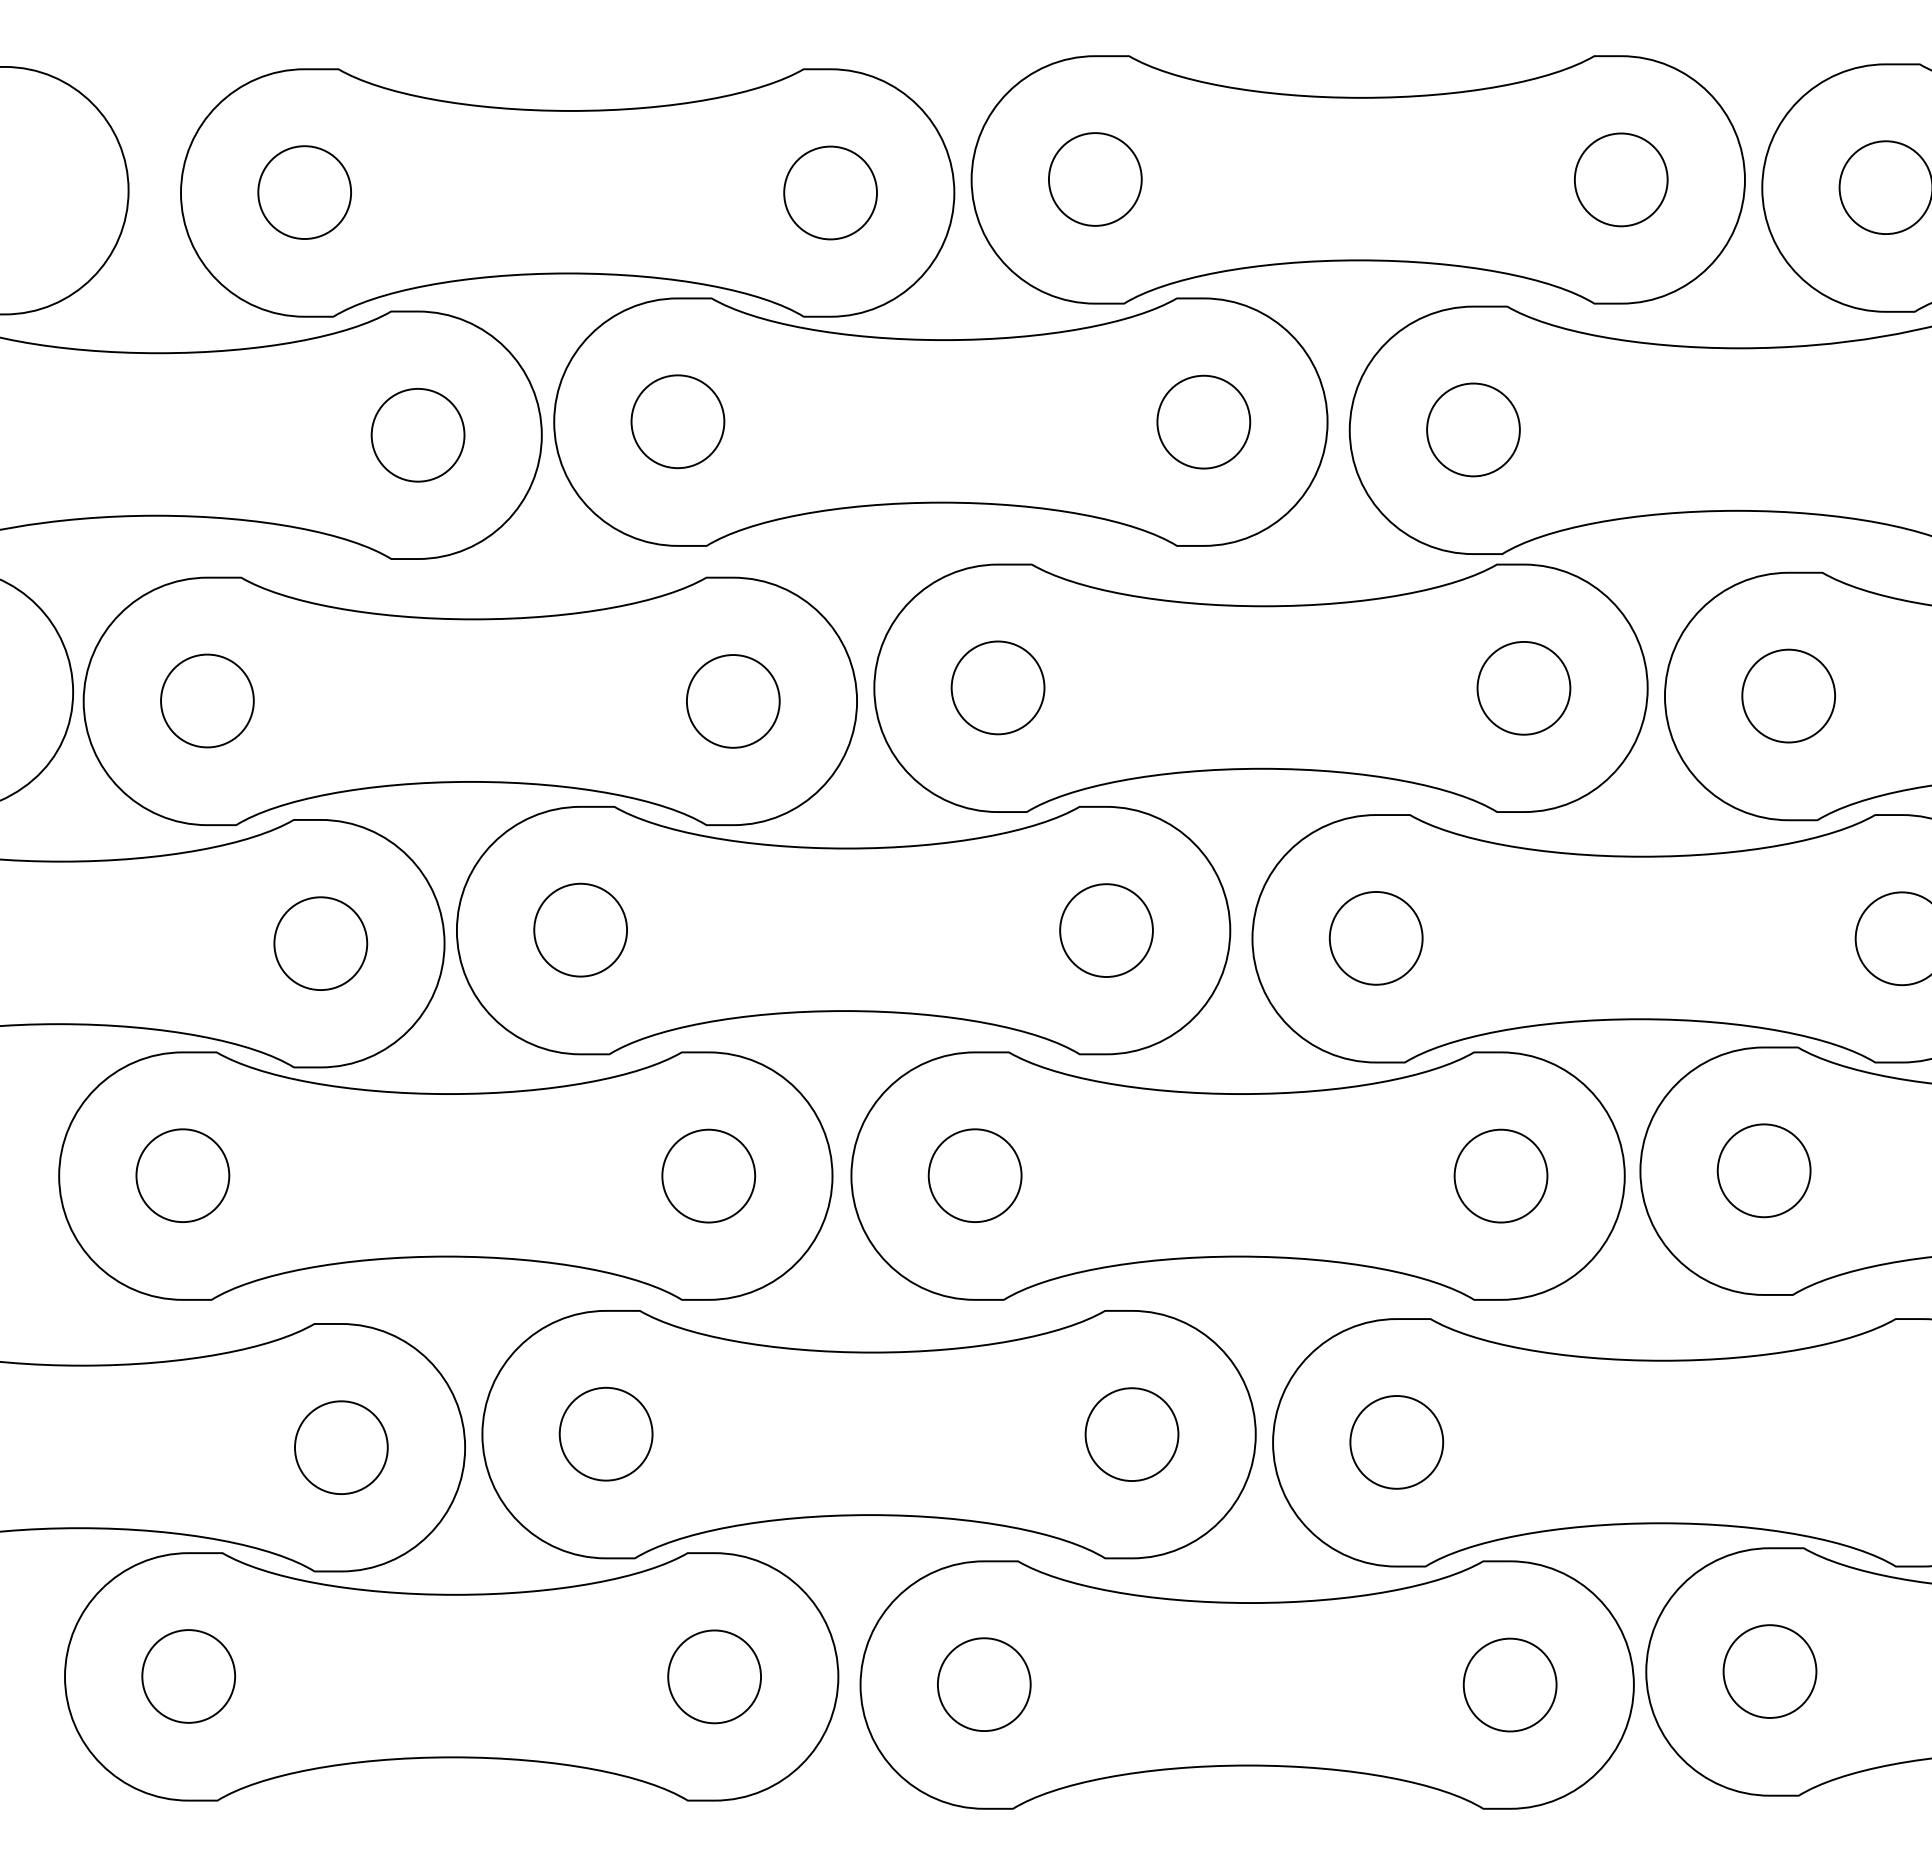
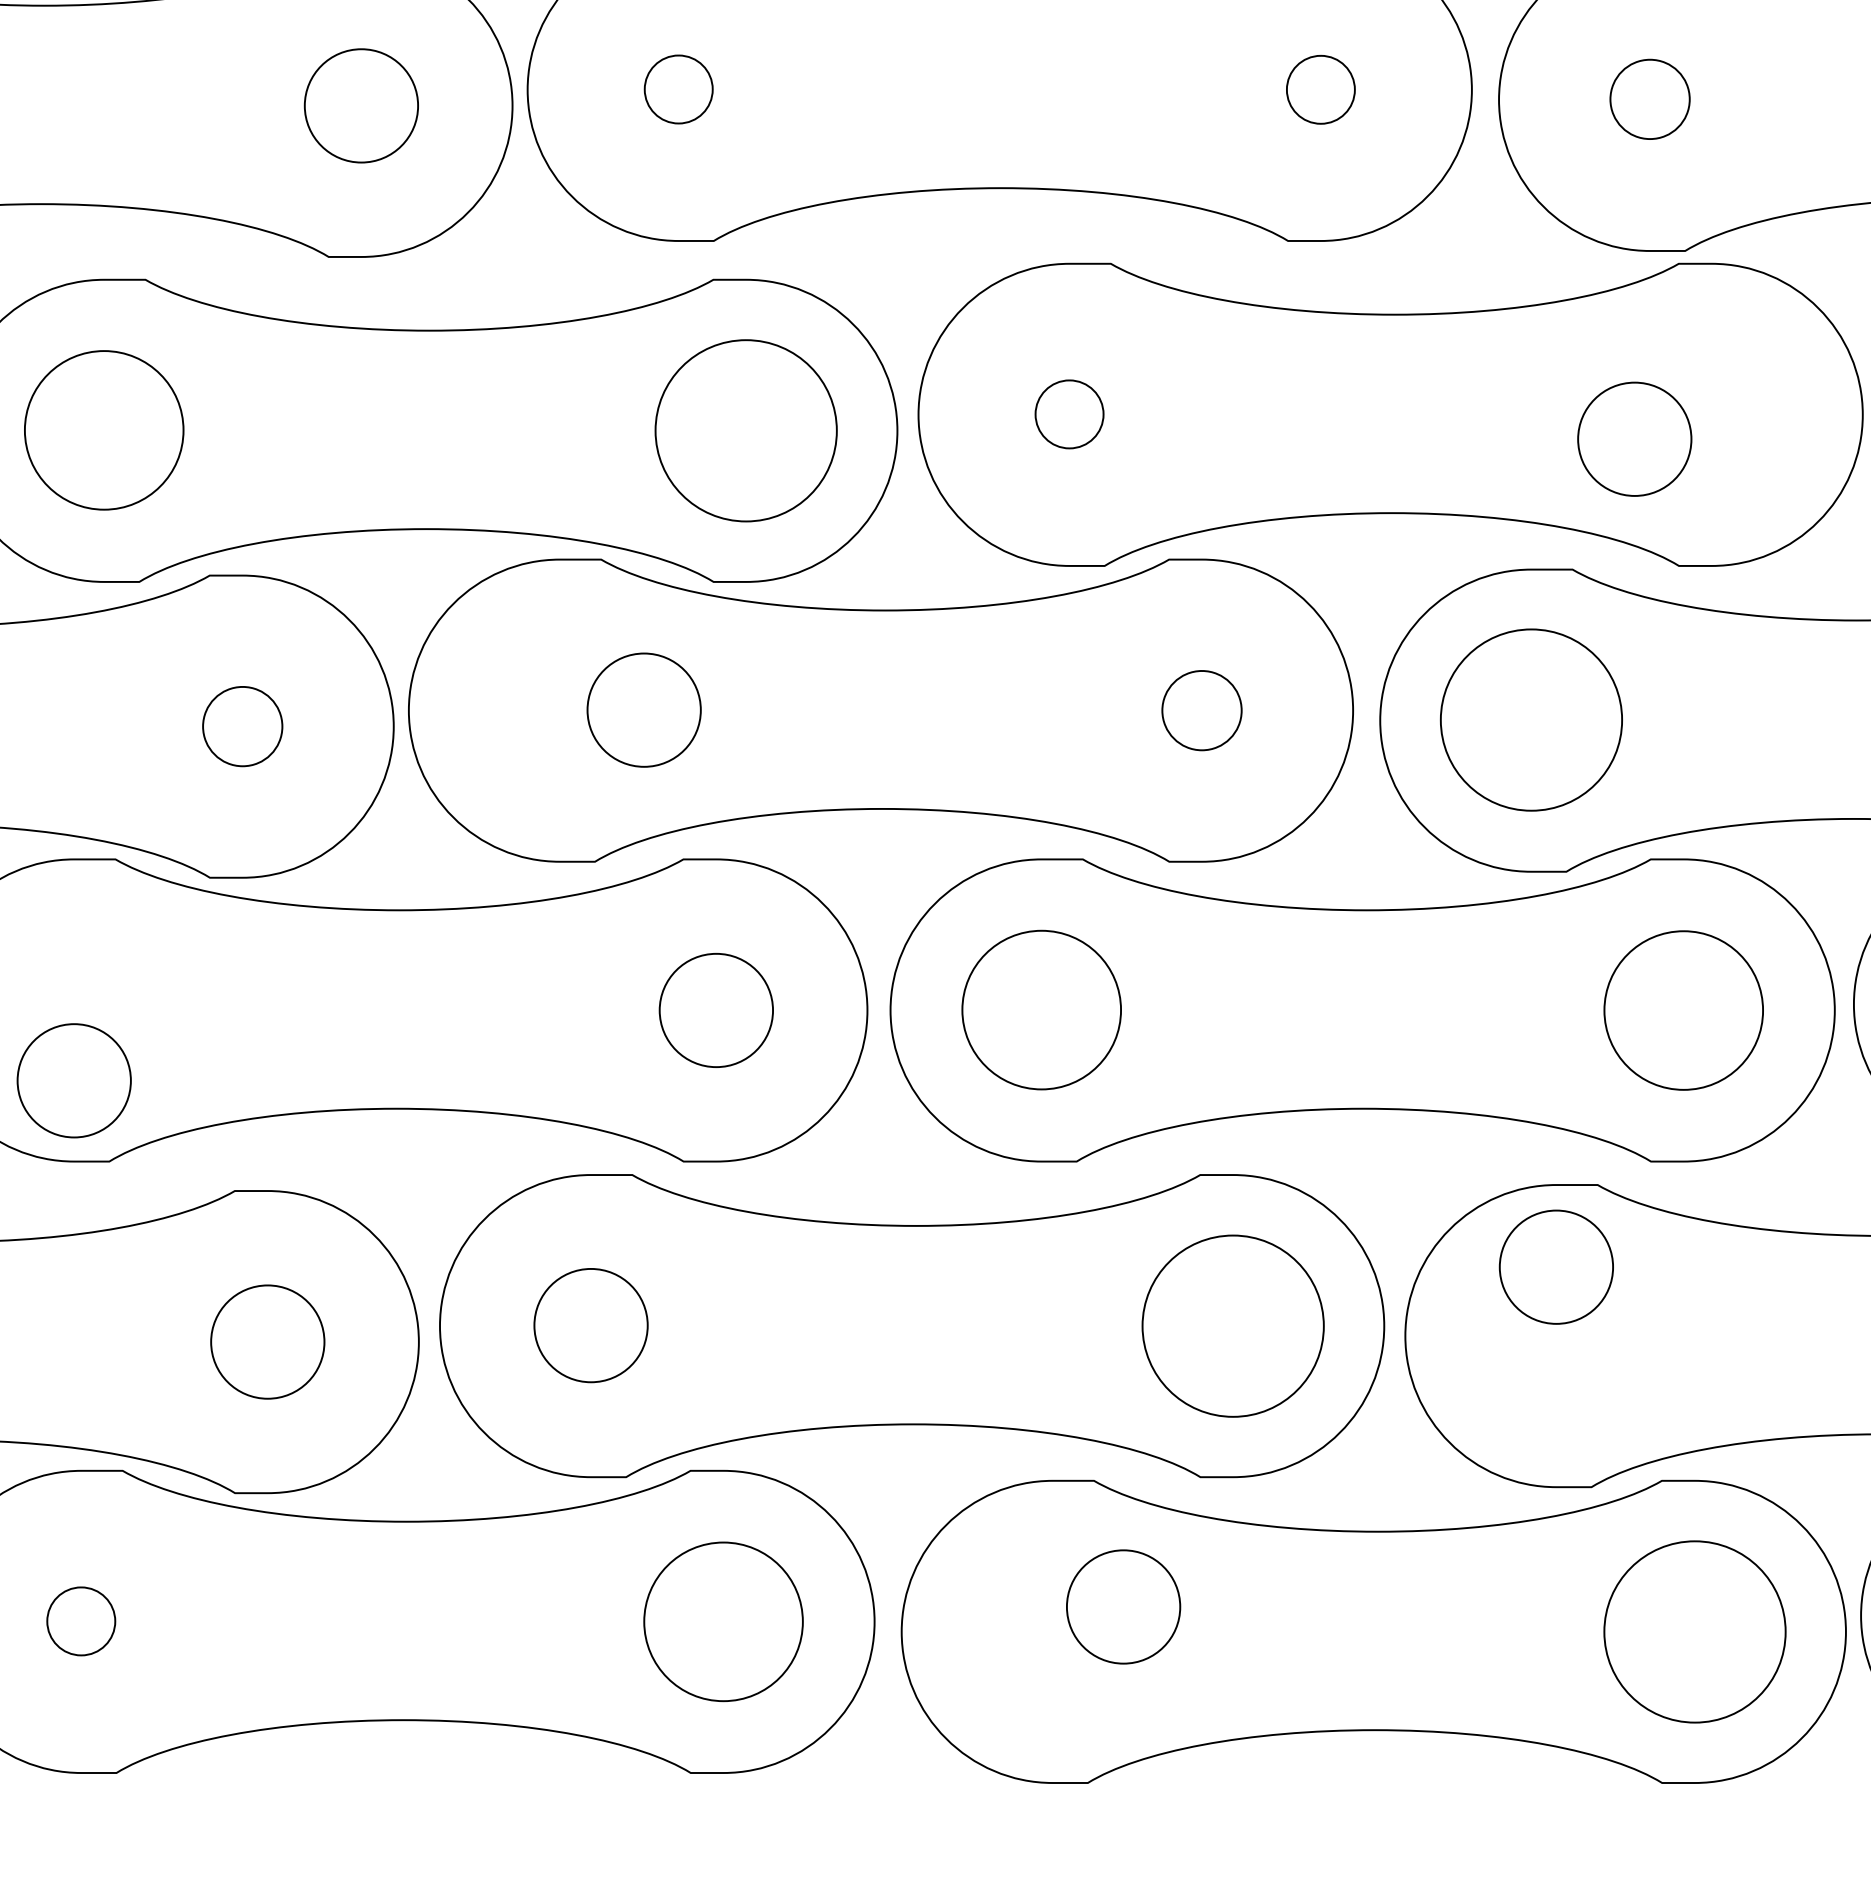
part: (677, 421) -> (678, 89), size x0.6
part: (1203, 421) -> (1320, 89), size x0.6
part: (1473, 429) -> (1650, 98), size x0.7
part: (997, 687) -> (1068, 413), size x0.6
part: (1523, 688) -> (1634, 439), moved
part: (207, 700) -> (104, 429), size x1.4
part: (733, 701) -> (746, 430), size x1.6
part: (580, 929) -> (643, 709), moved
part: (1106, 930) -> (1201, 710), size x0.7
part: (1375, 938) -> (1530, 720), size x1.6
part: (320, 943) -> (242, 726), size x0.7
part: (182, 1175) -> (73, 1080), moved
part: (974, 1175) -> (1040, 1009), size x1.4
part: (1500, 1175) -> (1683, 1009), size x1.4
part: (1131, 1434) -> (1232, 1325), size x1.6
part: (1396, 1442) -> (1556, 1267), moved
part: (188, 1676) -> (81, 1621), size x0.6
part: (714, 1676) -> (723, 1621), size x1.4
part: (984, 1684) -> (1123, 1606), moved
part: (1509, 1684) -> (1694, 1631), size x1.6

